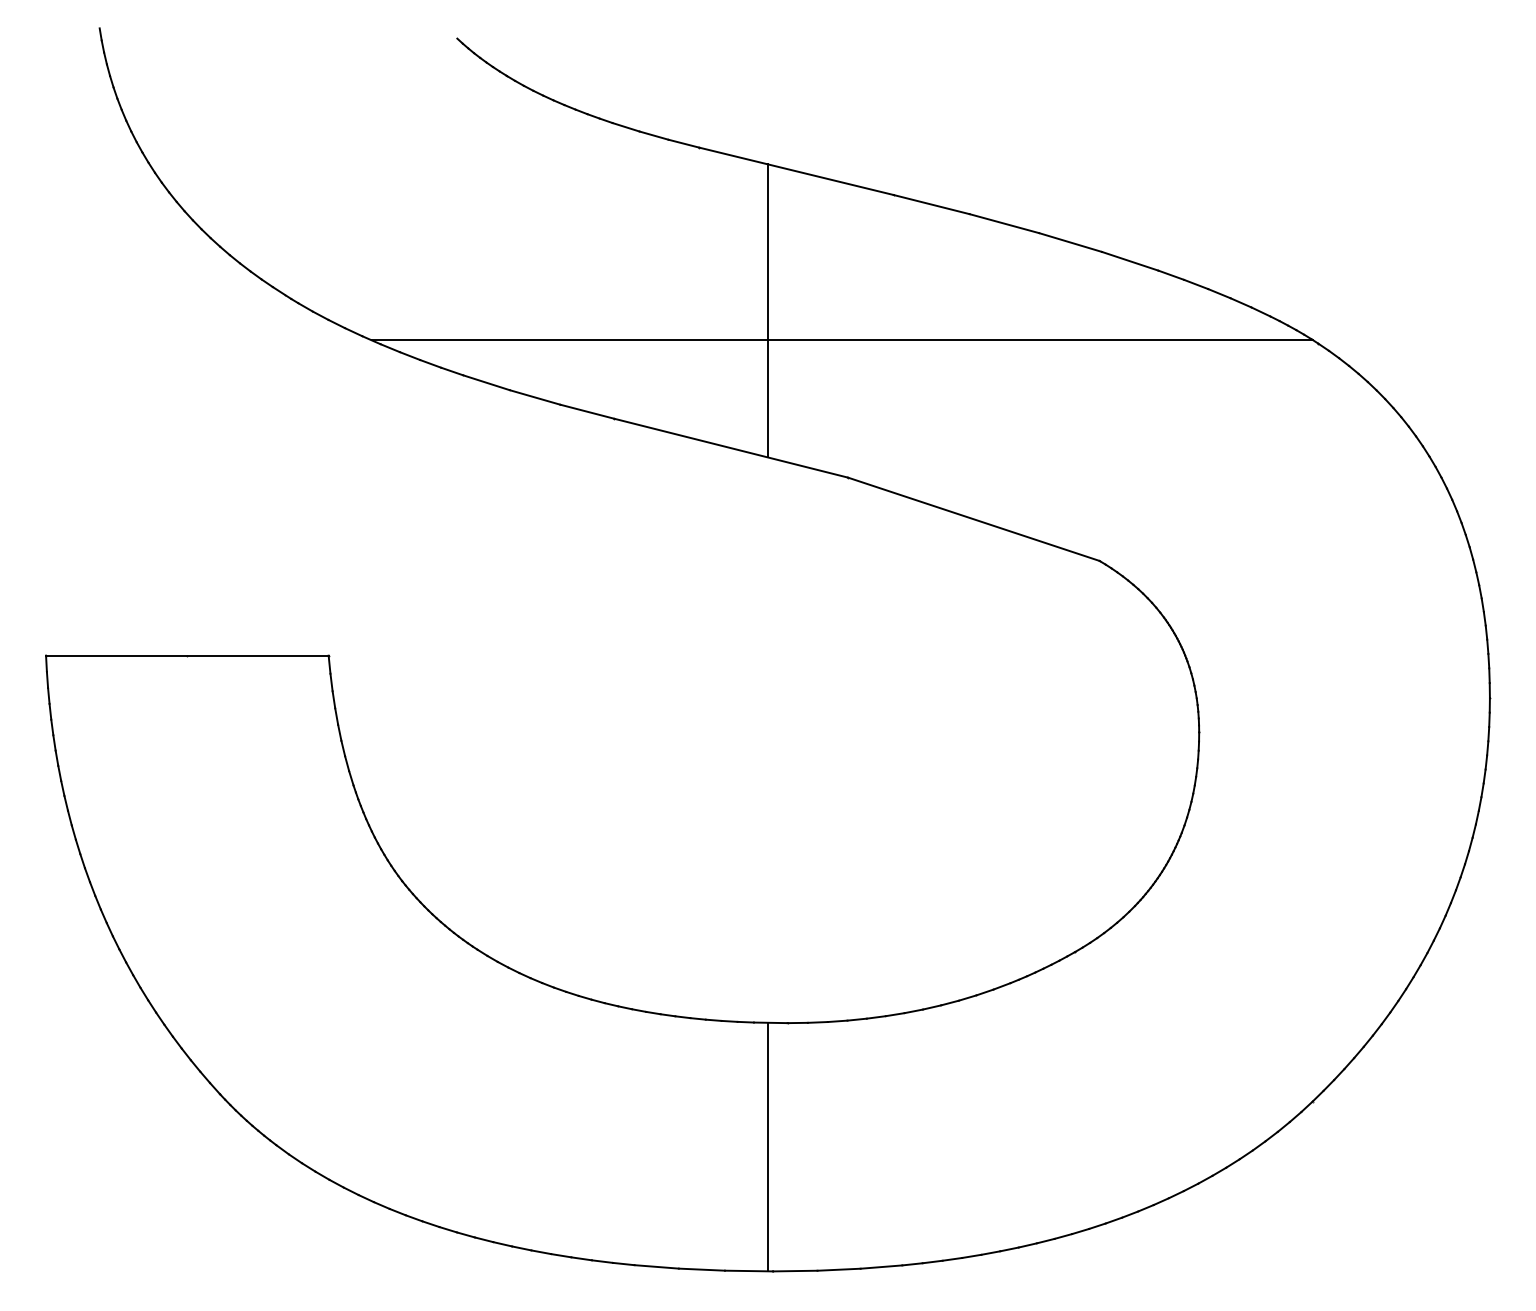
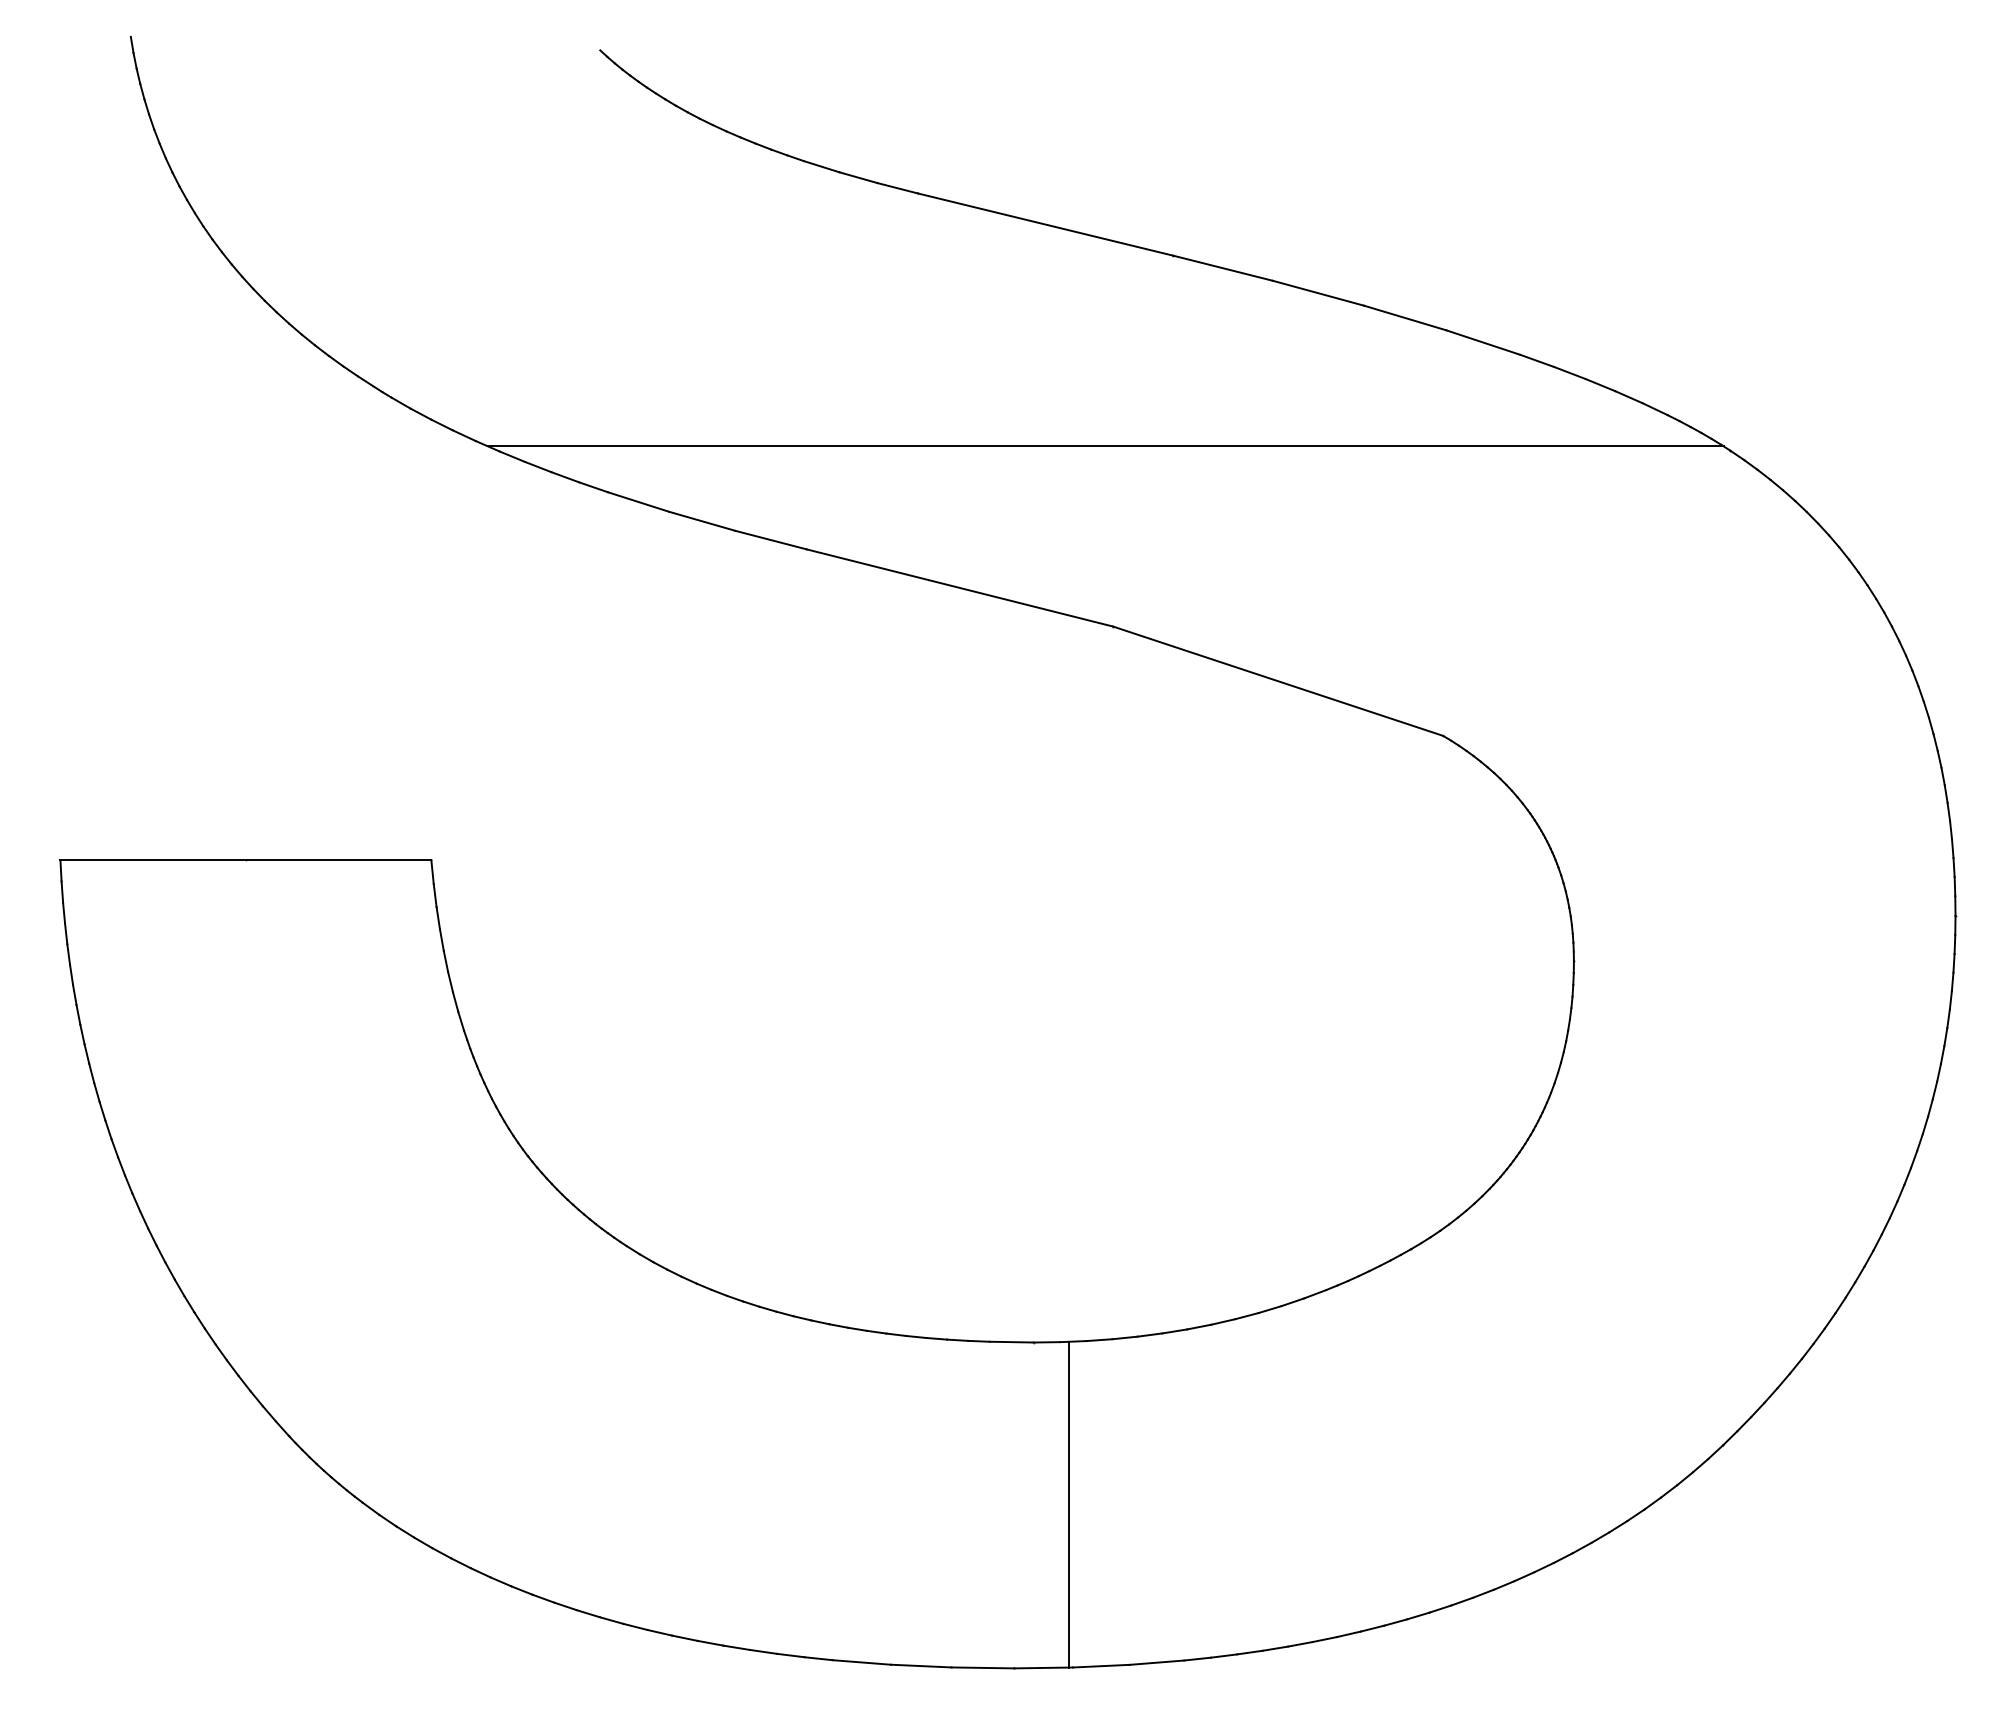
line: (768, 310) -> (1008, 407), removed
line: (768, 1147) -> (1069, 1505), moved

